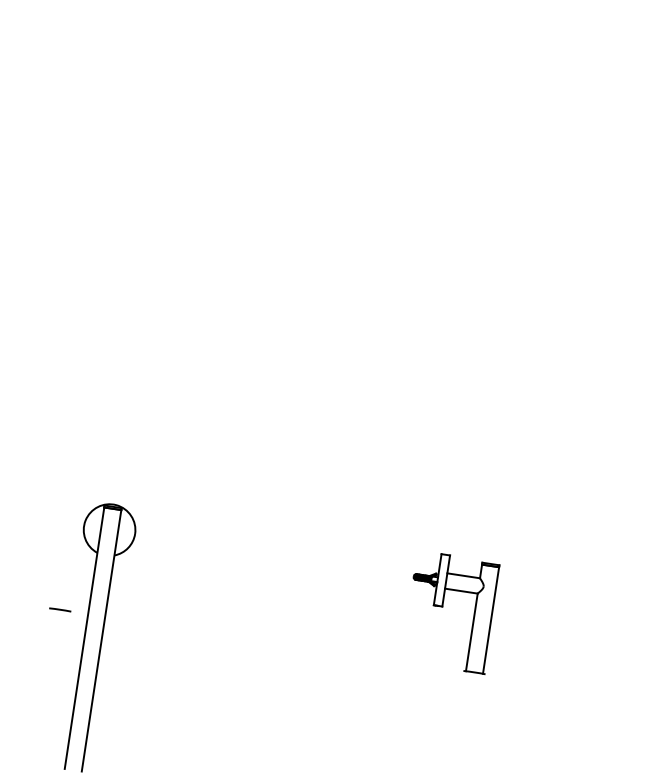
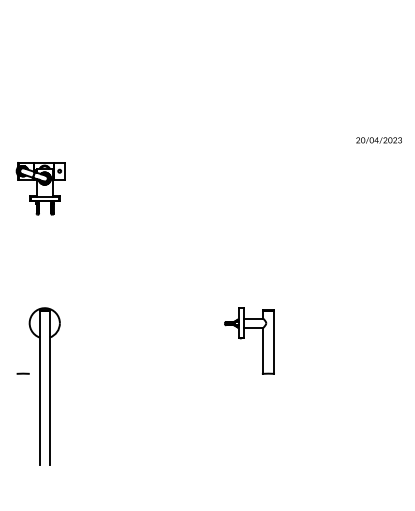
part: (136, 301) -> (40, 188), added

